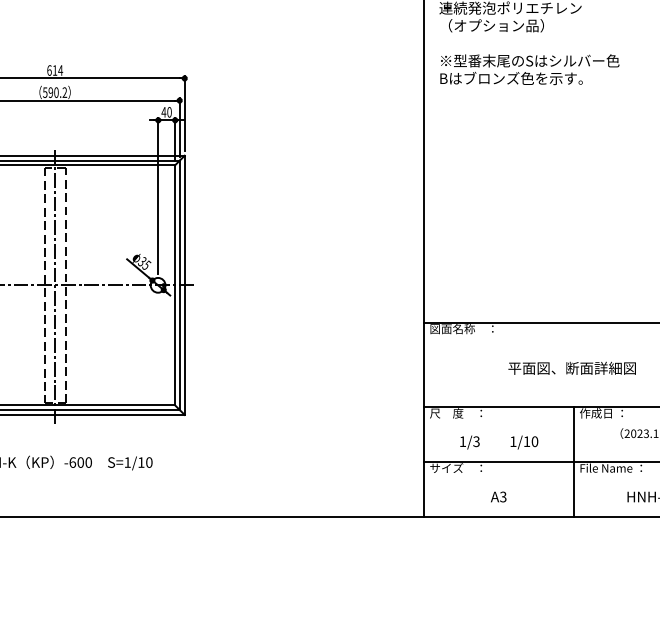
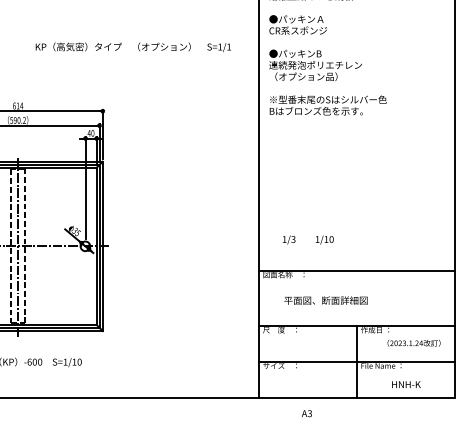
text: (571, 368) -> (325, 300), moved
text: (498, 441) -> (307, 239), moved
text: (498, 496) -> (306, 413), moved

